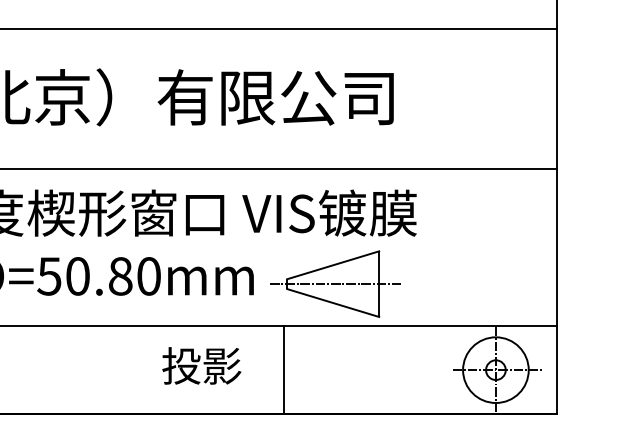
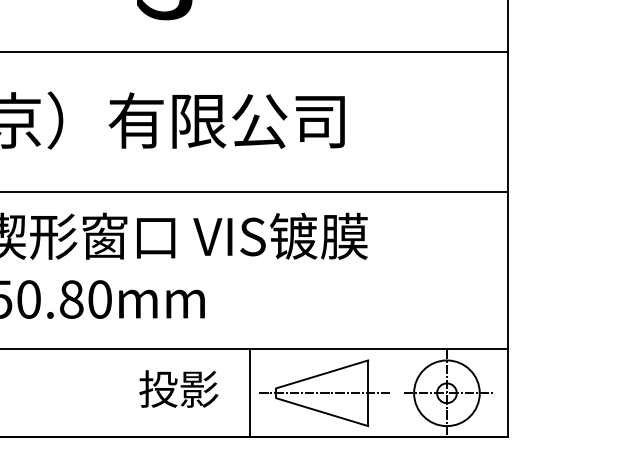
part: (335, 284) -> (324, 393), moved
text: (201, 365) -> (178, 388), moved
line: (283, 370) -> (249, 393), moved

